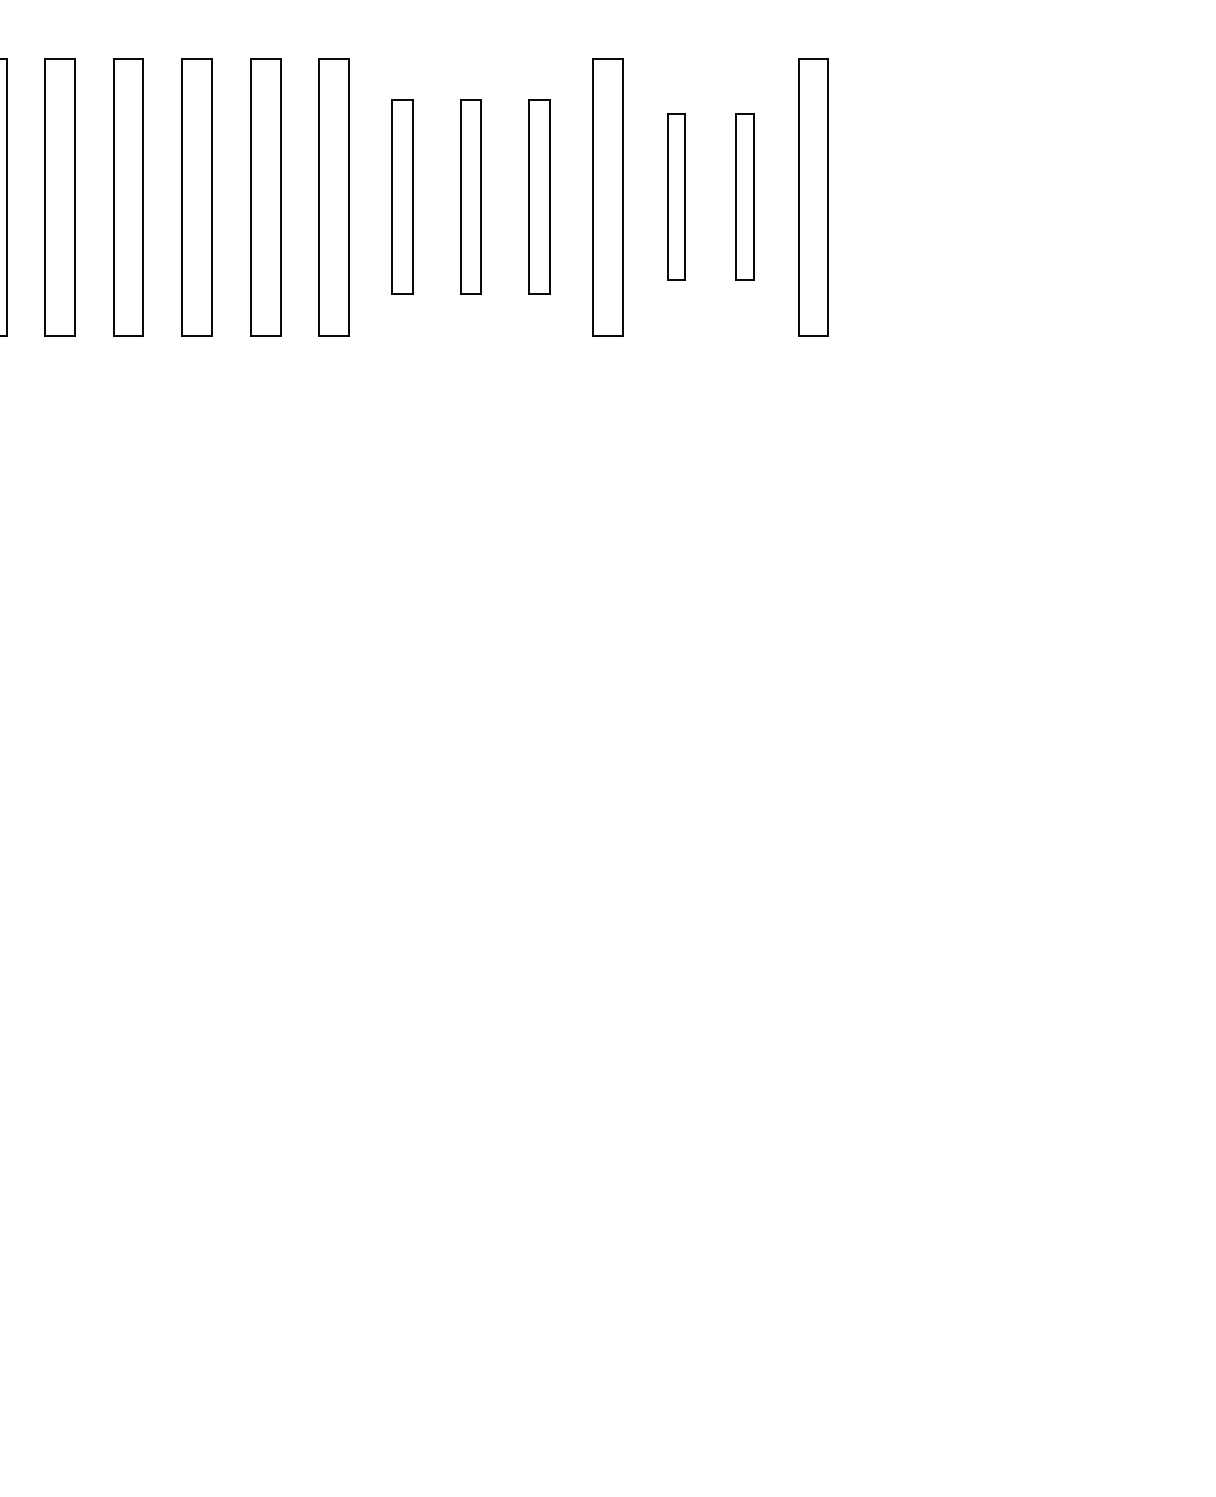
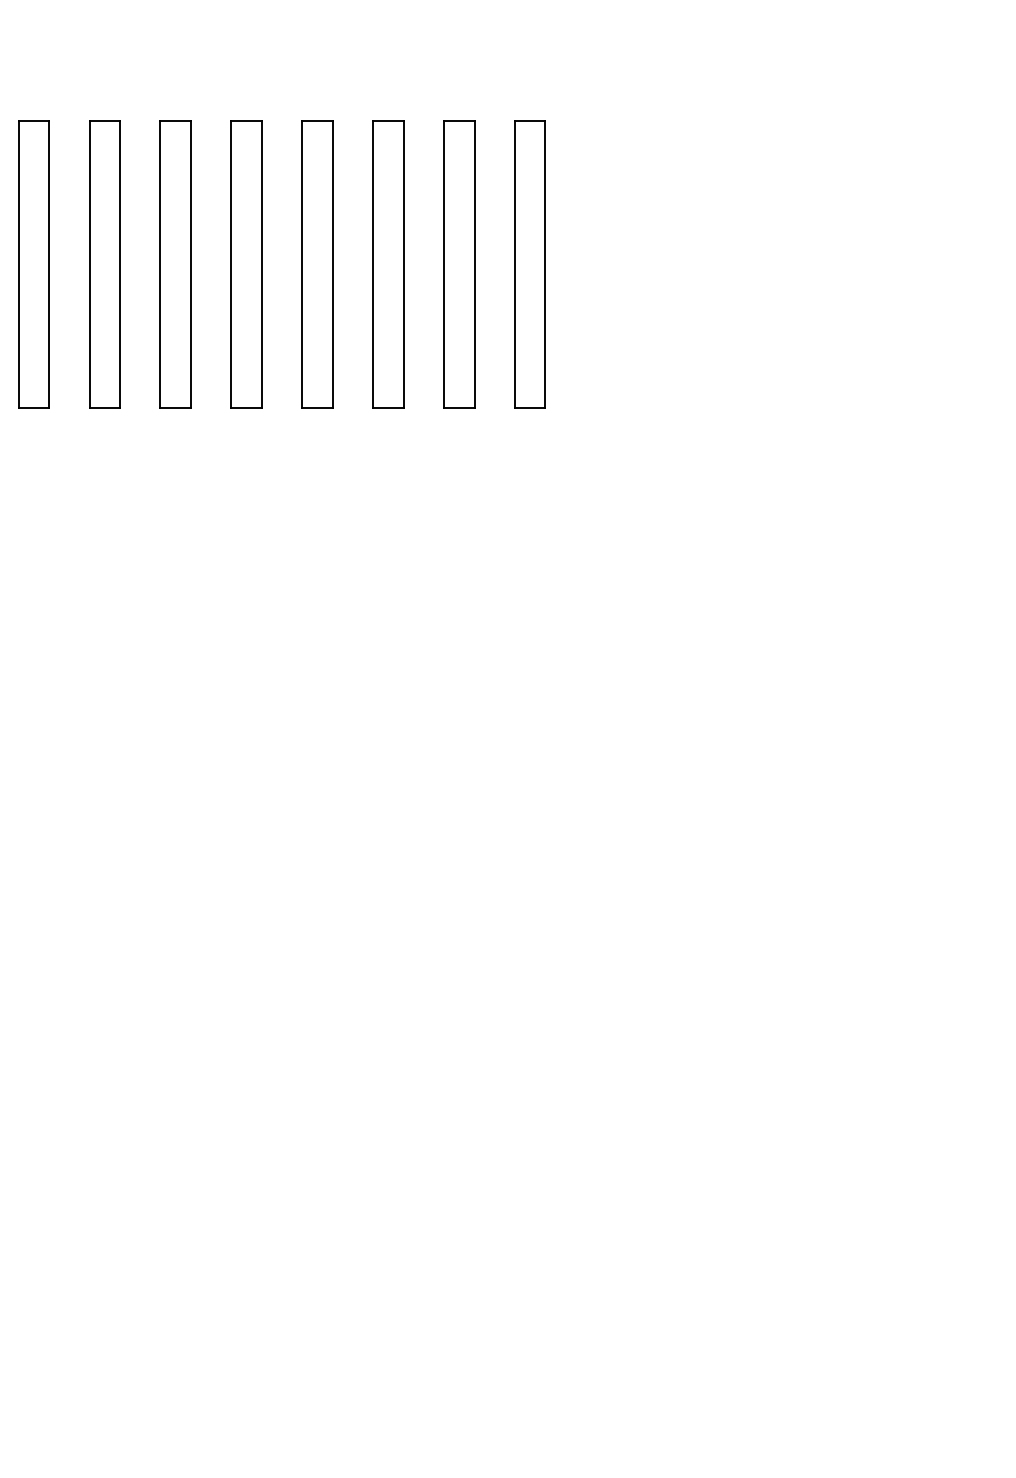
part: (402, 197) -> (104, 264), size x1.43
part: (470, 197) -> (175, 264), size x1.43
part: (539, 197) -> (246, 264), size x1.43
part: (676, 197) -> (388, 264), size x1.67
part: (744, 197) -> (458, 264), size x1.67

